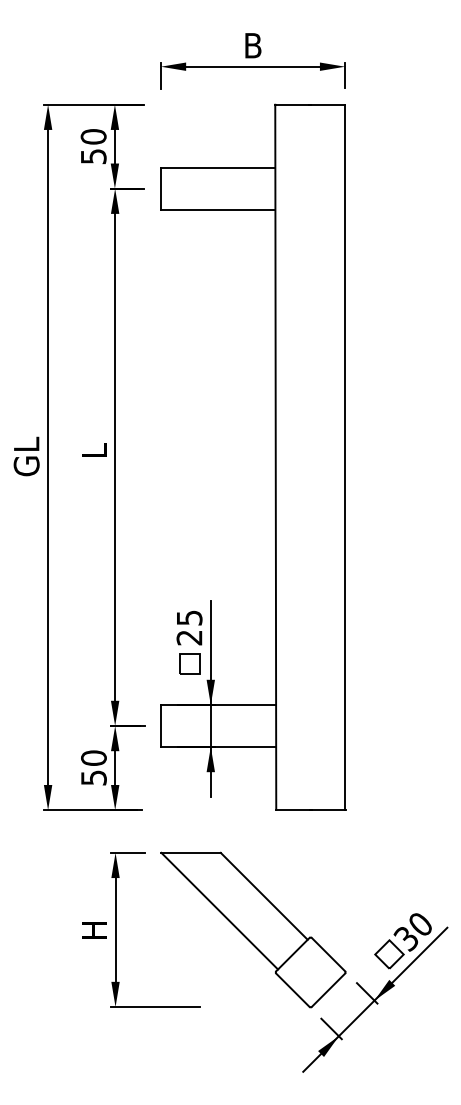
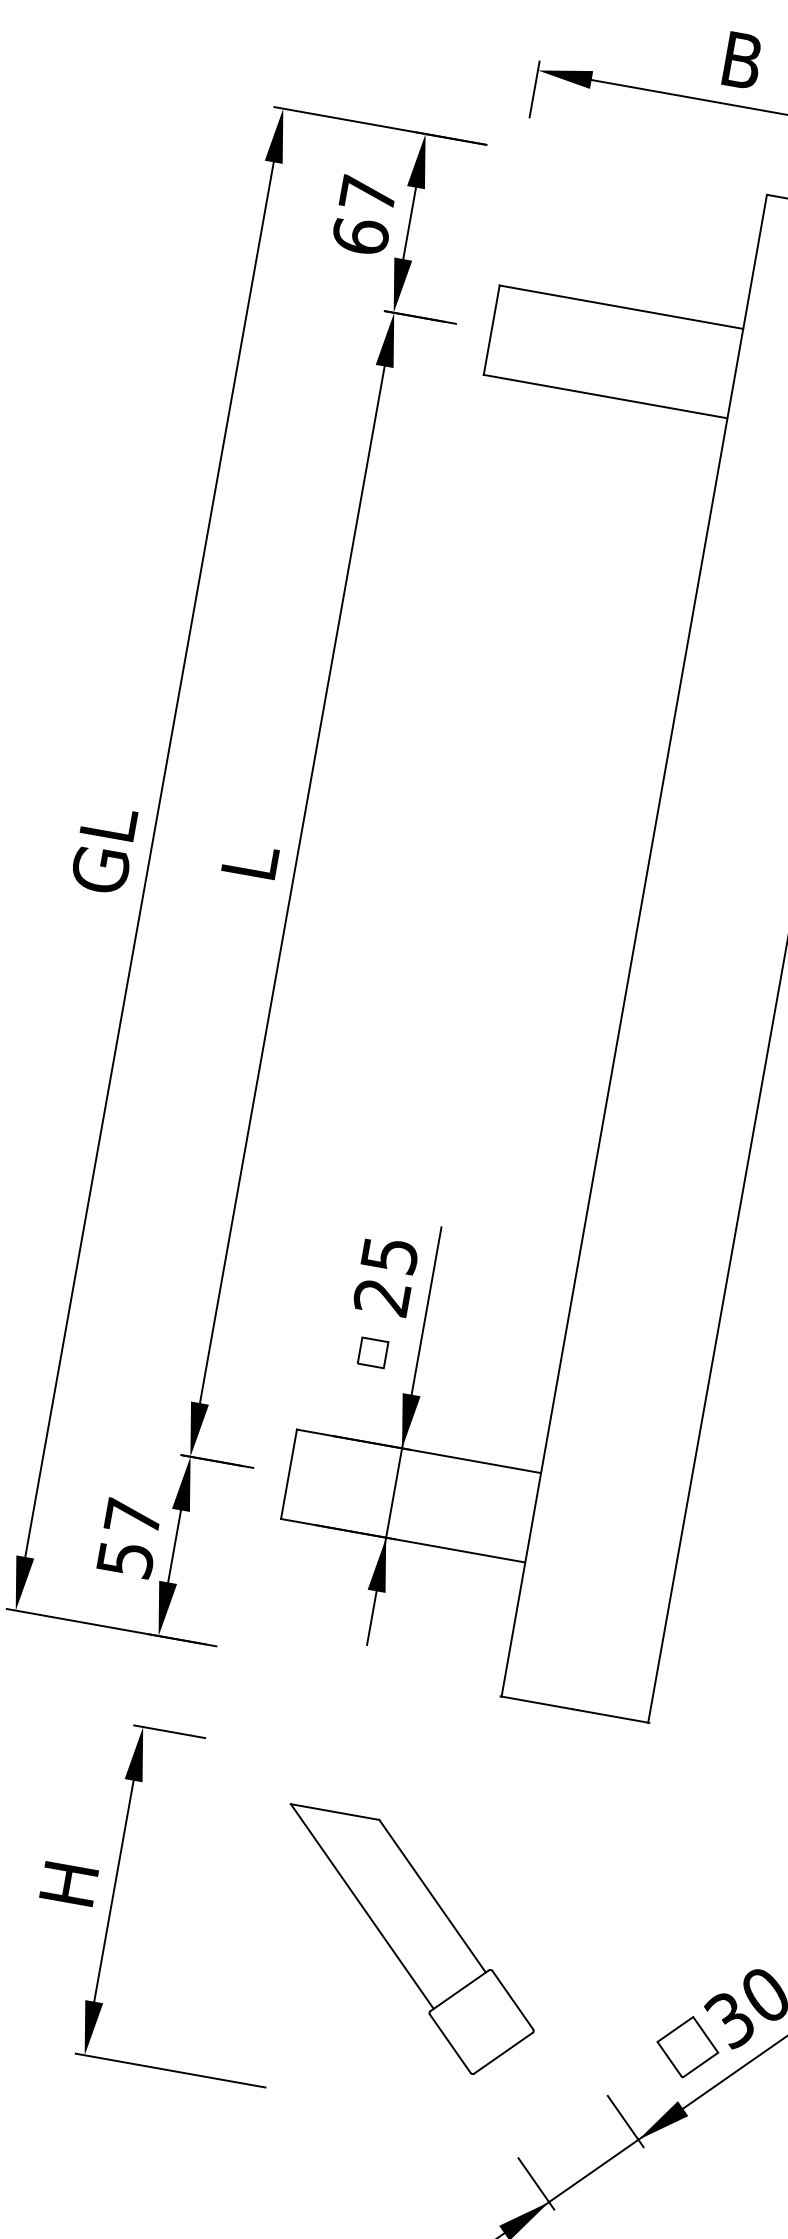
text: (93, 146) -> (364, 214), 50 -> 67
part: (189, 663) -> (372, 1351), size x0.6
text: (93, 757) -> (132, 1515), 50 -> 57
part: (253, 929) -> (407, 1942), size x0.7

